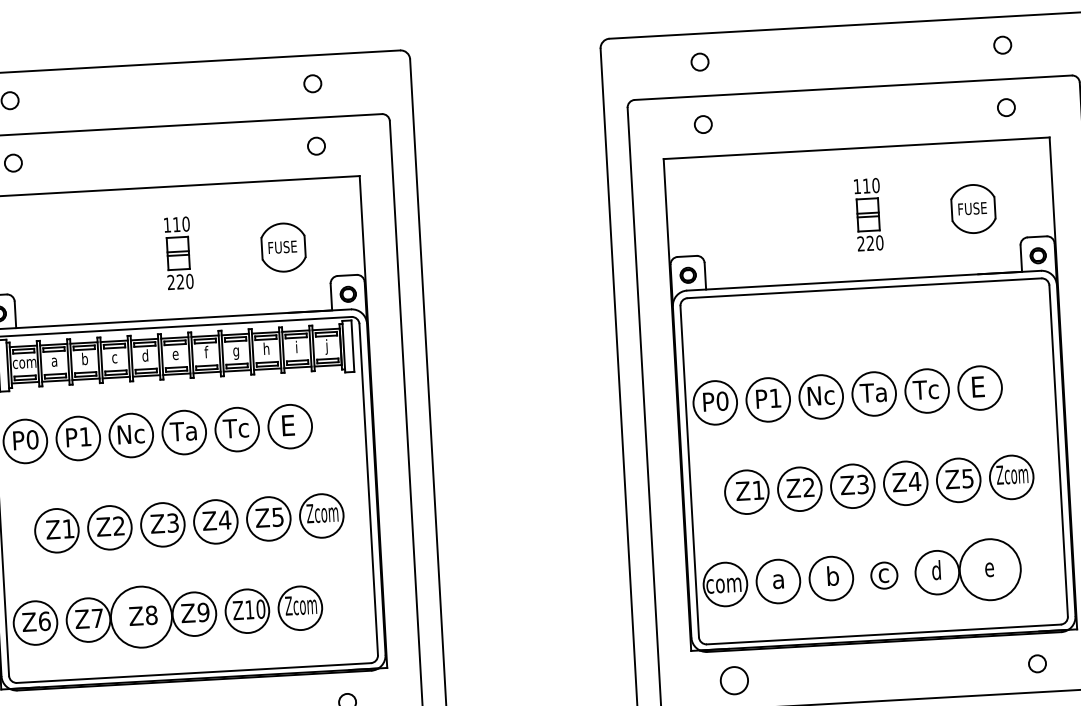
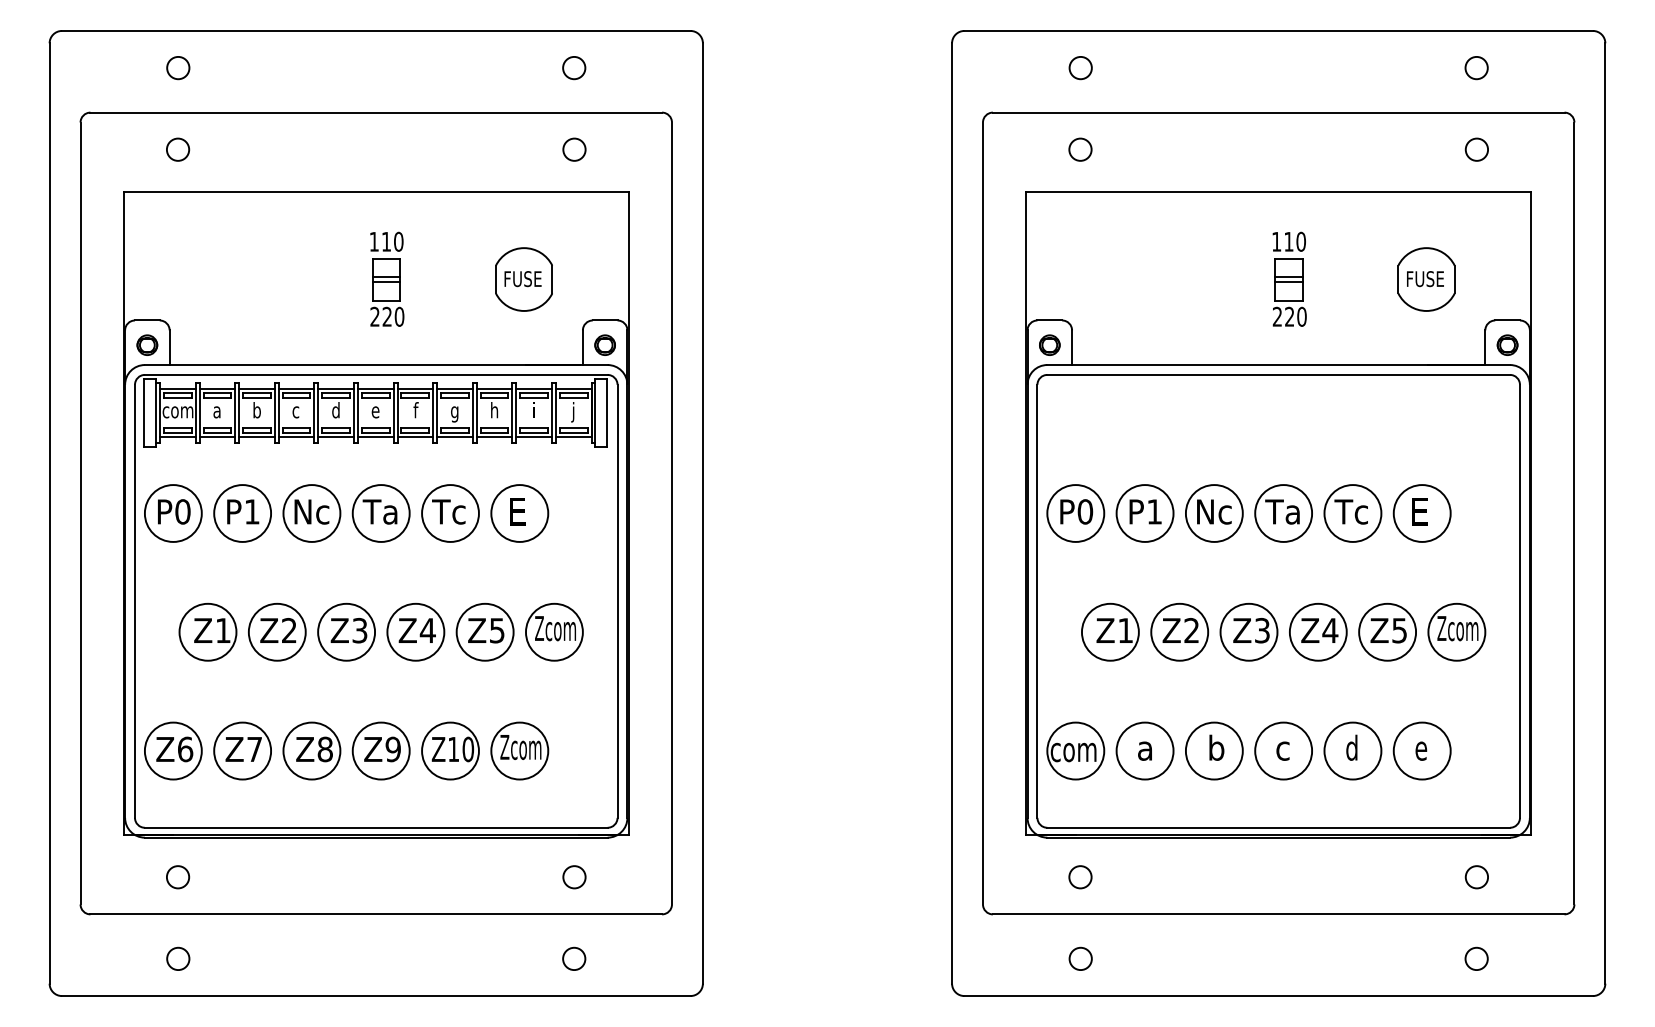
circle: (989, 569) -> (1421, 750), size x0.71
circle: (884, 575) -> (1283, 750), size x1.67
circle: (141, 616) -> (311, 750), size x0.71
circle: (734, 680) -> (1080, 877), size x0.62

